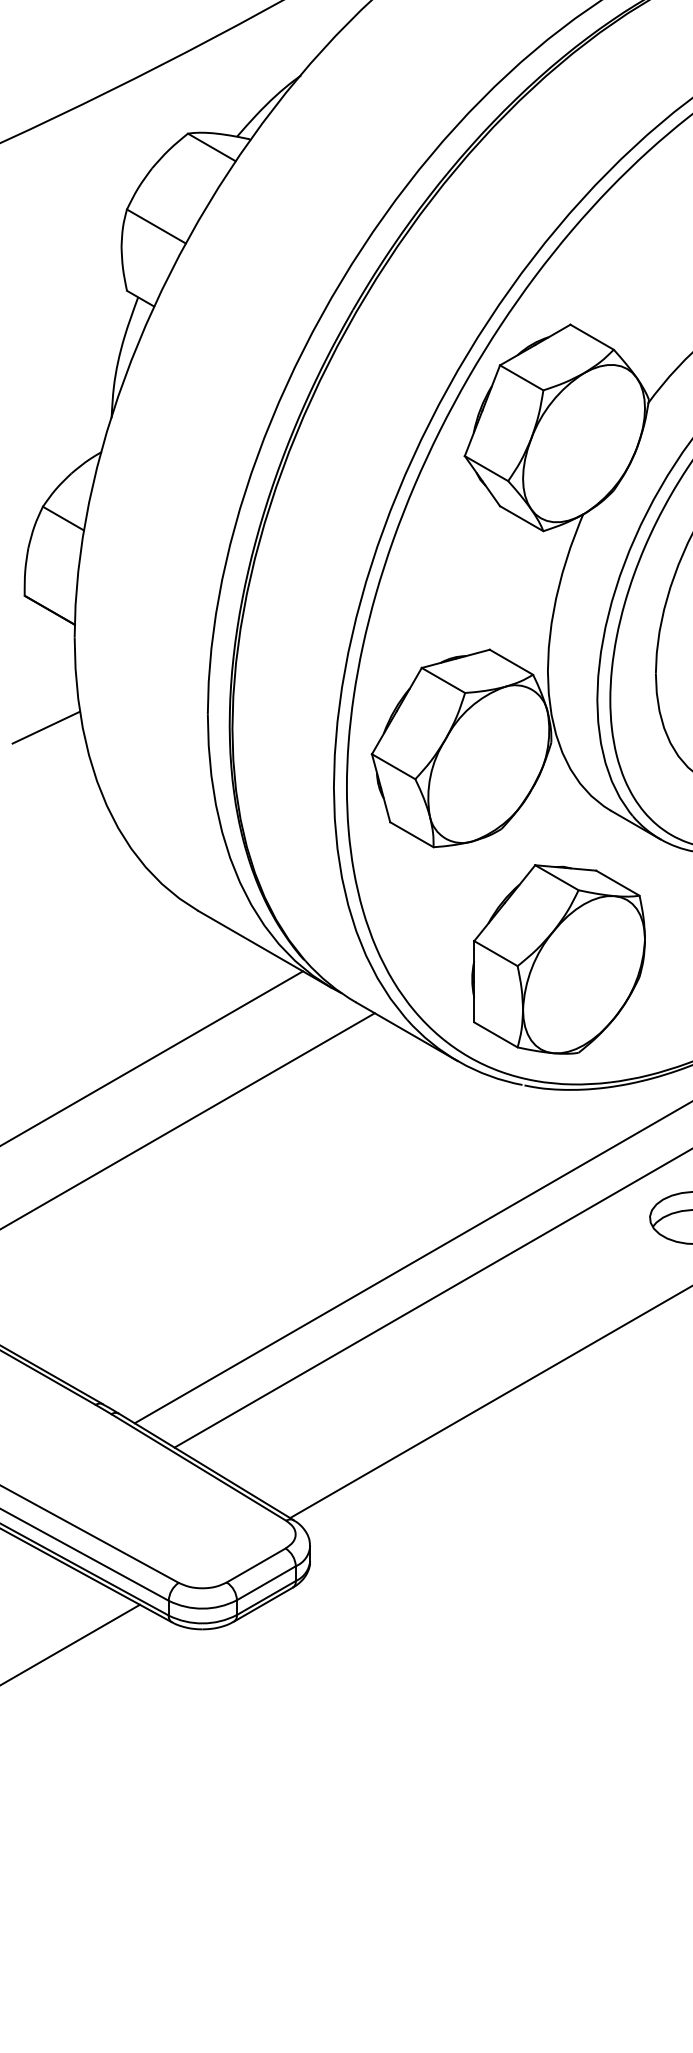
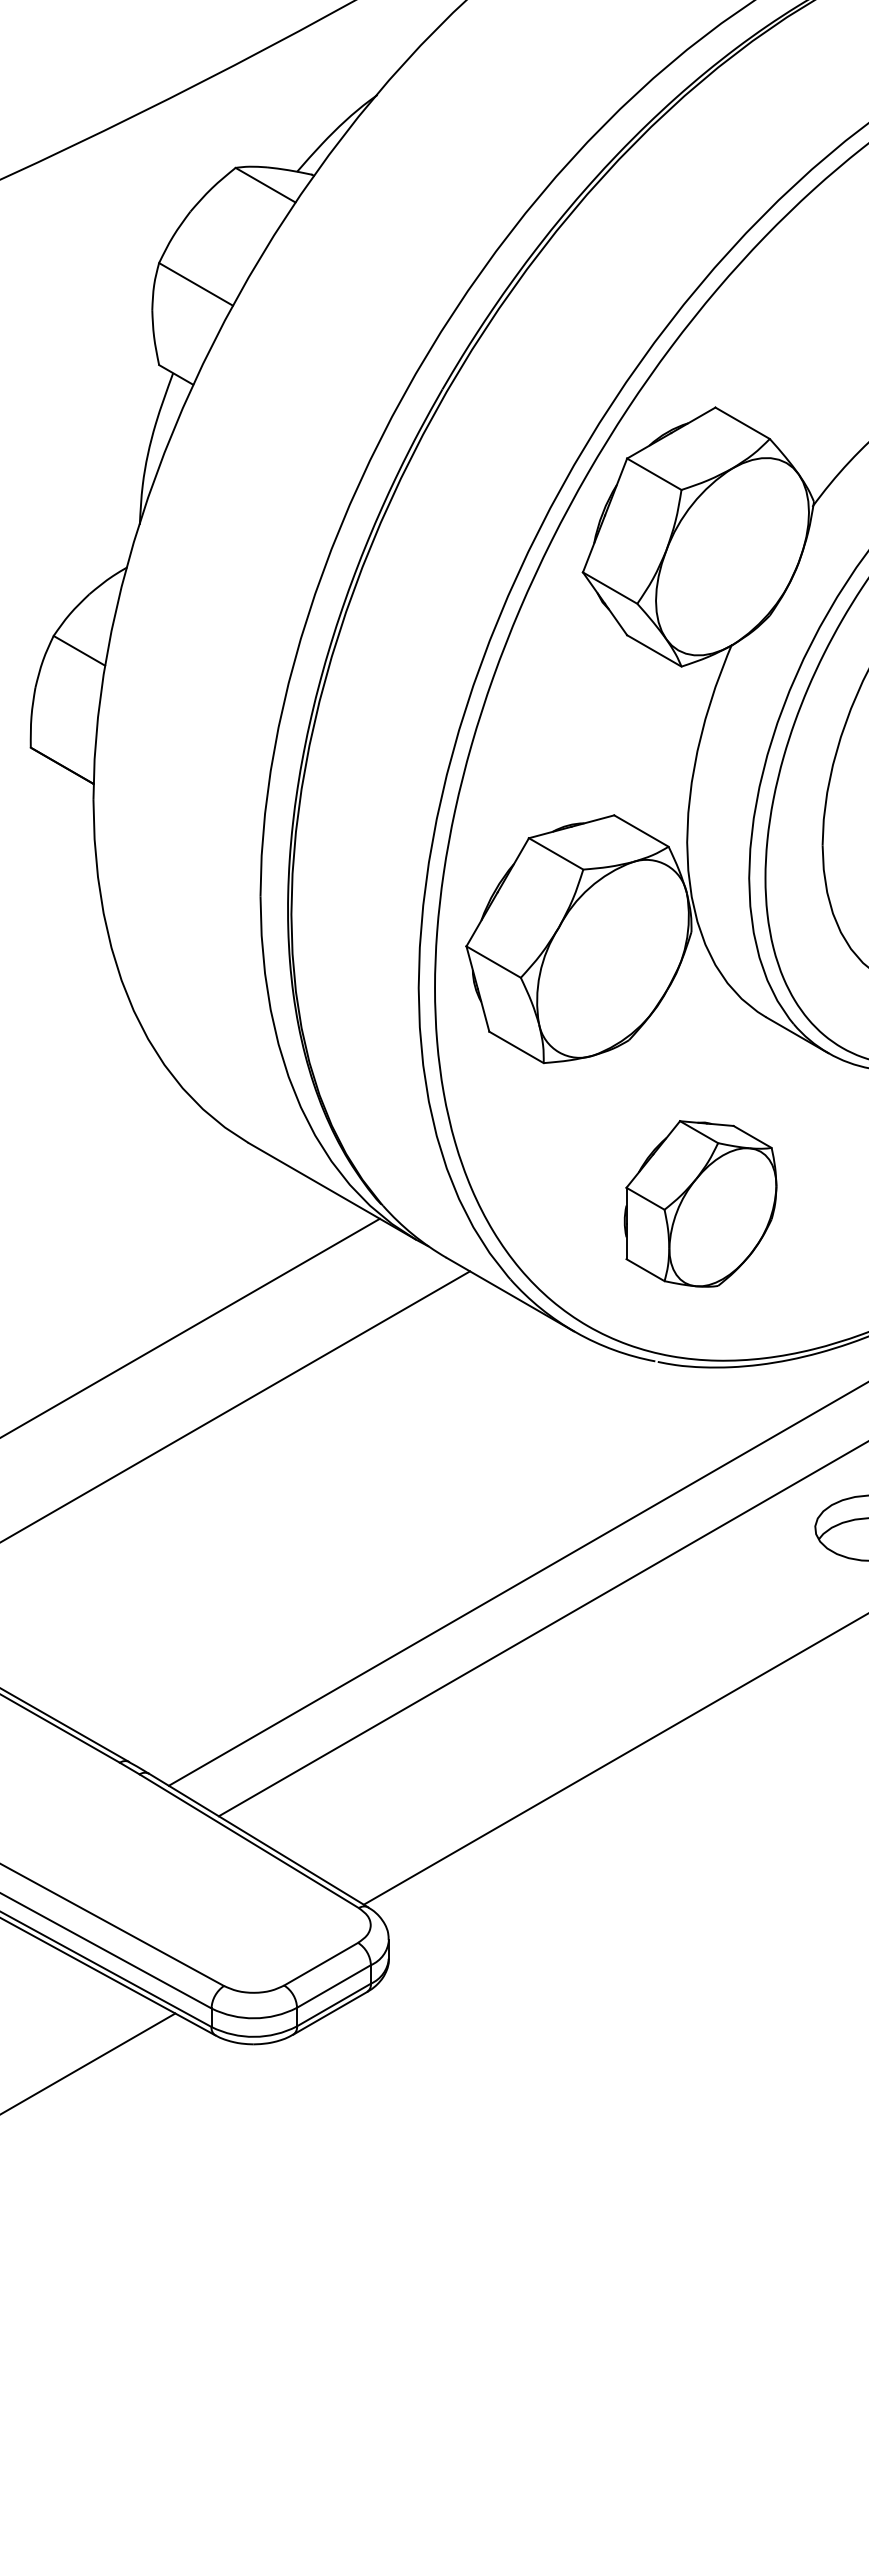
line: (45, 727) -> (57, 913), removed
part: (558, 959) -> (700, 1203), size x0.7

